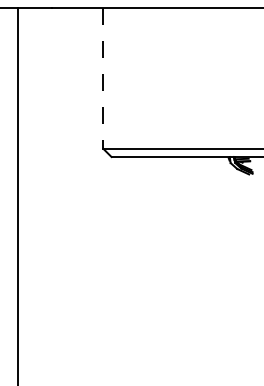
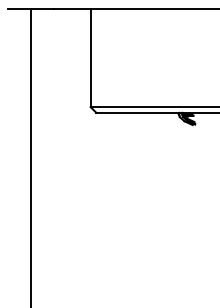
line: (103, 79) -> (90, 58), dashed -> solid

